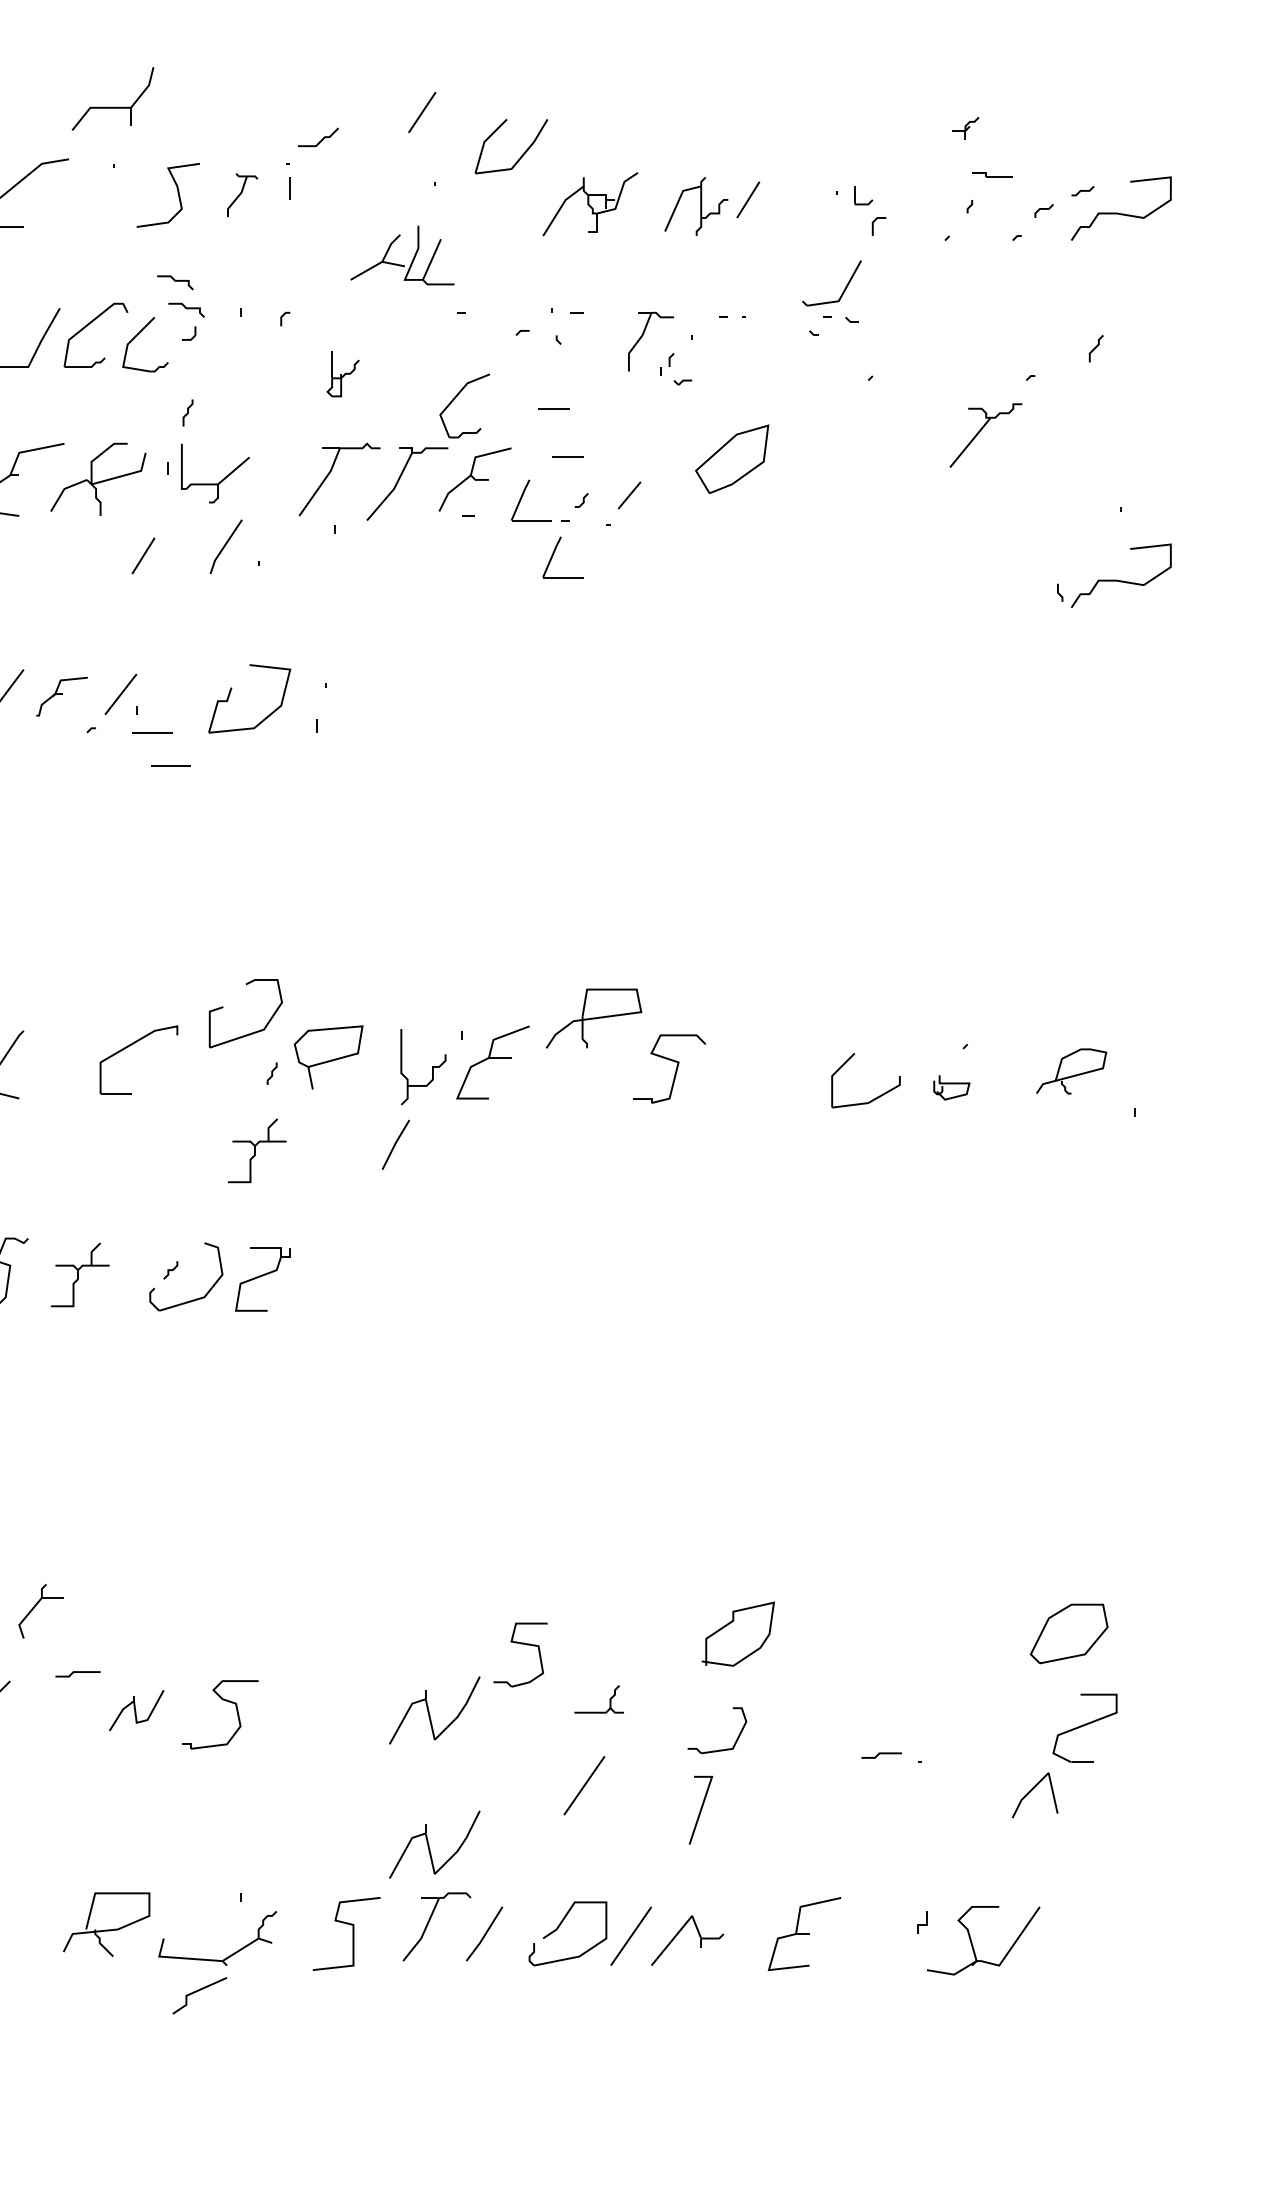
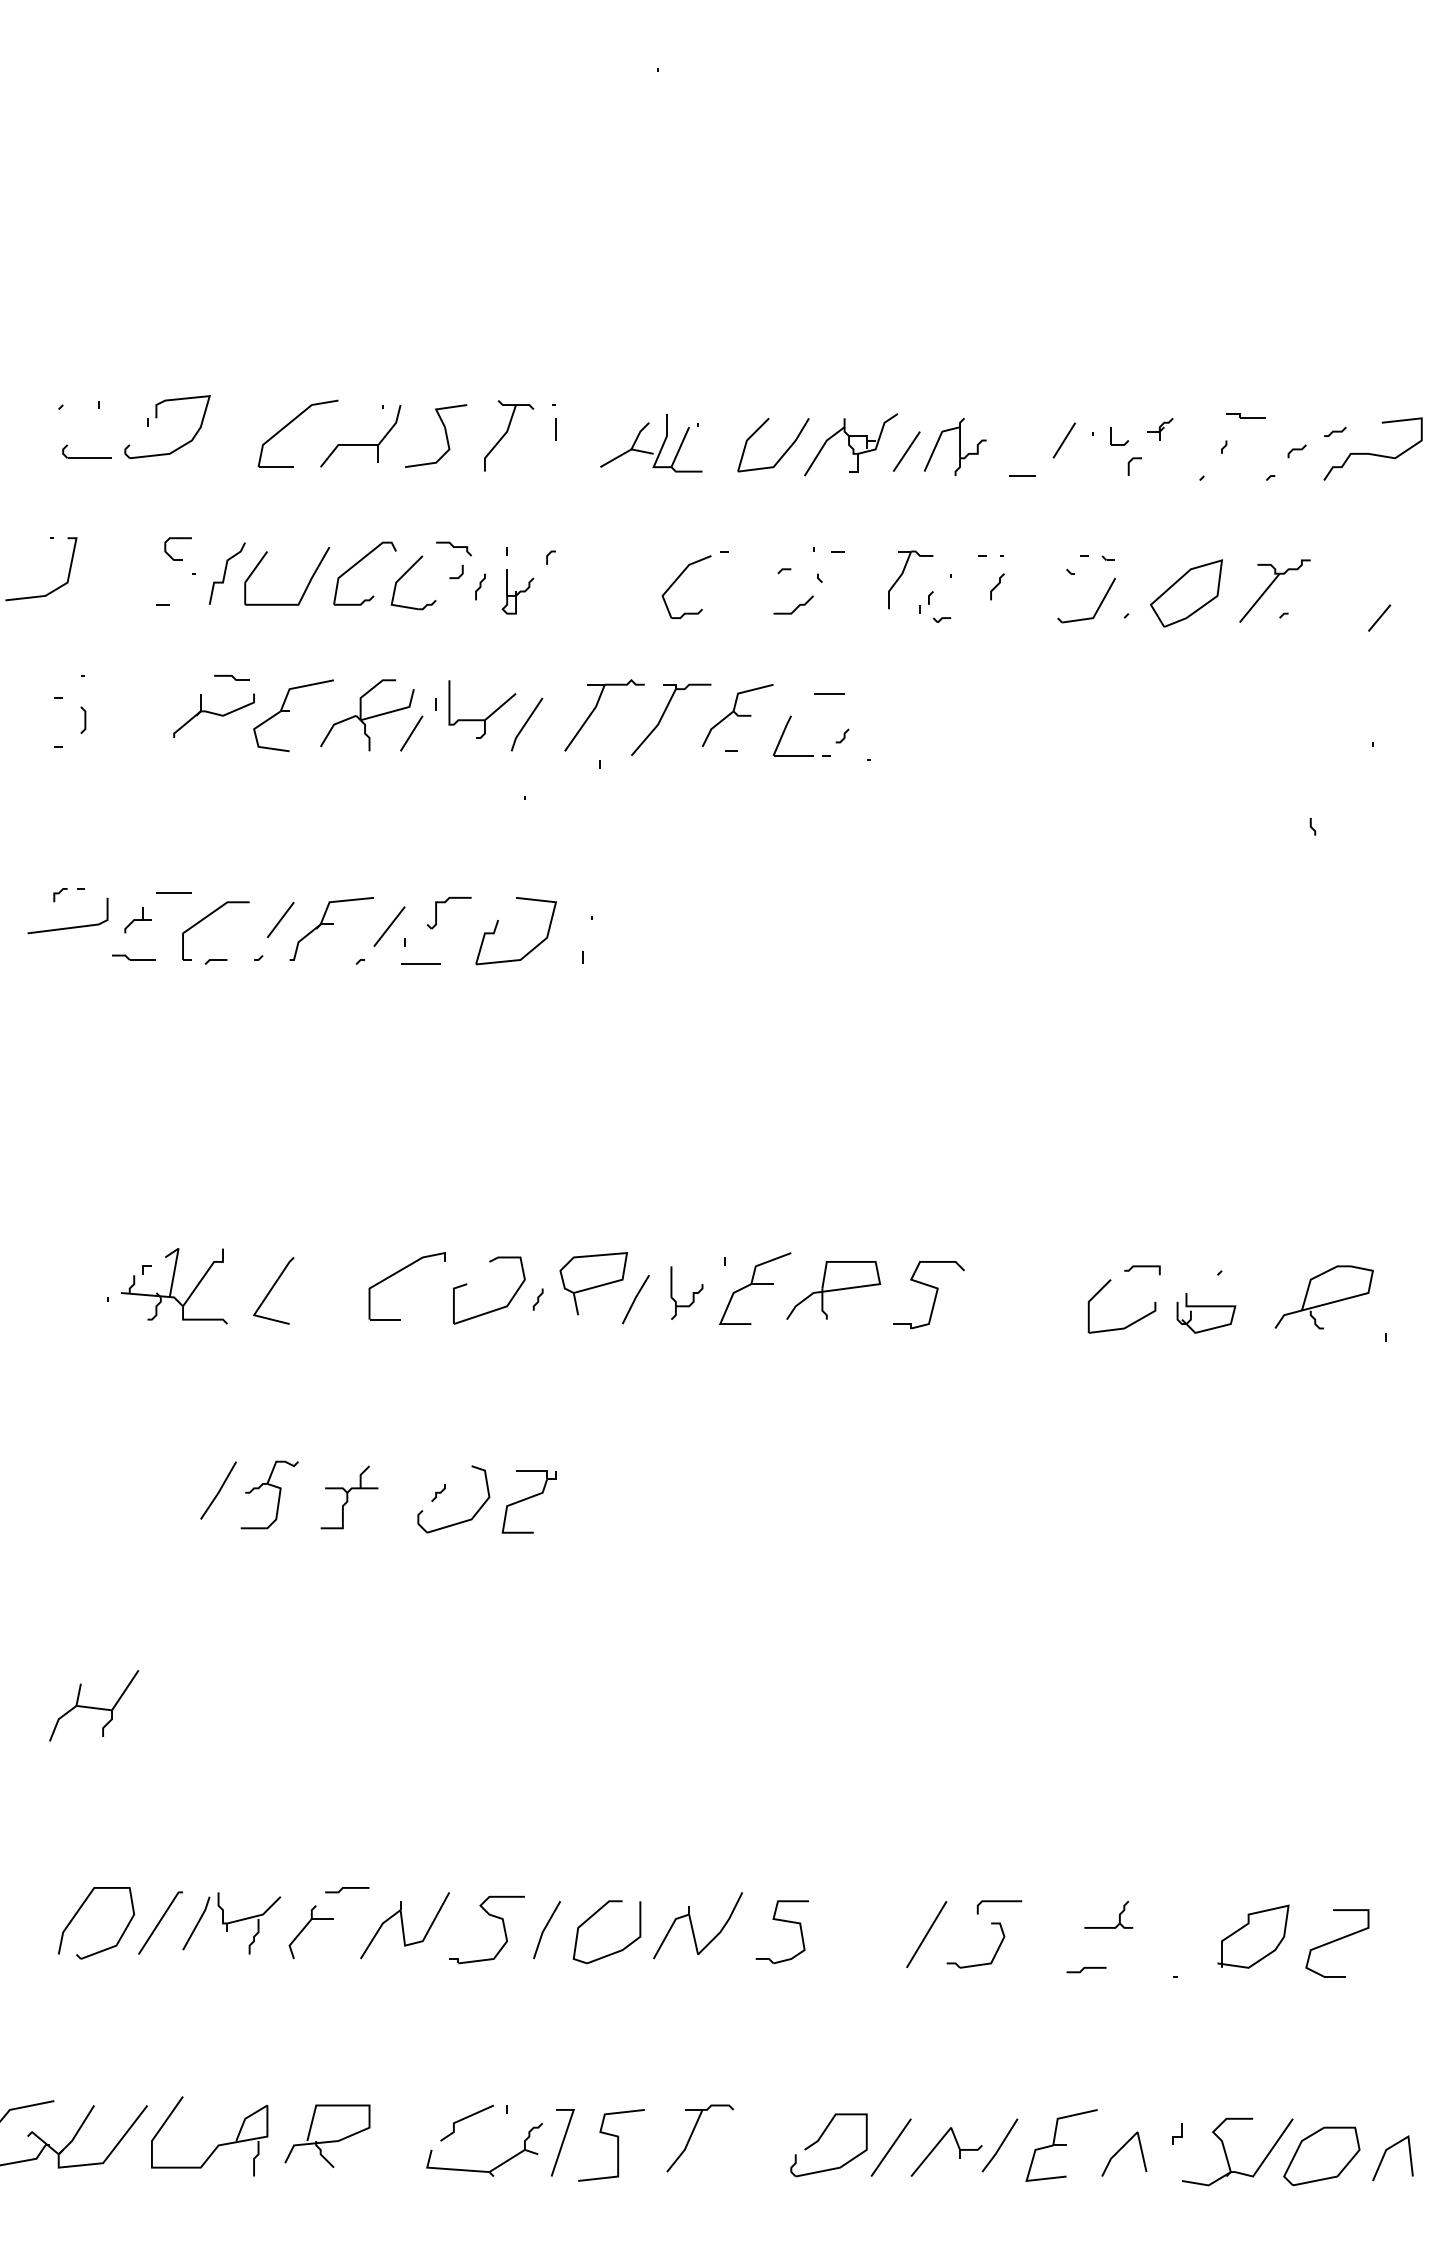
part: (112, 107) -> (360, 444), moved
line: (421, 112) -> (906, 451), moved
part: (966, 127) -> (1160, 428), moved
curve: (321, 139) -> (796, 607), moved
part: (521, 155) -> (783, 453), moved
part: (242, 194) -> (509, 435), size x1.67
line: (747, 199) -> (1063, 440), moved
line: (764, 235) -> (1022, 475), added
part: (399, 263) -> (648, 451), moved
curve: (174, 281) -> (442, 520), removed
part: (844, 289) -> (1098, 606), moved
curve: (1096, 348) -> (997, 586), moved
part: (342, 373) -> (517, 591), moved
part: (455, 399) -> (677, 580), moved
line: (554, 408) -> (815, 645), removed
curve: (188, 412) -> (480, 586), moved
part: (985, 434) -> (1274, 590), moved
part: (732, 459) -> (1186, 593), moved
line: (629, 494) -> (1379, 617), moved
line: (225, 546) -> (526, 724), moved
part: (554, 554) -> (815, 789), removed
line: (143, 555) -> (411, 733), moved
curve: (1120, 580) -> (1372, 814), removed
part: (177, 670) -> (445, 903), added
part: (61, 696) -> (331, 928), size x1.67
line: (170, 765) -> (438, 996), removed
part: (593, 1018) -> (833, 1290), moved
part: (253, 1031) -> (496, 1308), moved
line: (886, 1041) -> (1142, 1267), added
part: (422, 1066) -> (686, 1292), size x0.71
part: (1070, 1071) -> (1323, 1297), size x1.43
part: (951, 1087) -> (1206, 1313), size x1.67
line: (395, 1144) -> (635, 1299), moved
part: (257, 1150) -> (523, 1375), removed
part: (35, 1607) -> (305, 1928), moved
curve: (732, 1622) -> (1247, 1925), moved
part: (1068, 1634) -> (1321, 2156), moved
part: (519, 1644) -> (781, 1921), moved
line: (741, 1686) -> (999, 1902), added
part: (610, 1699) -> (1119, 1914), moved
part: (328, 1701) -> (593, 1916), added
part: (136, 1710) -> (404, 1925), size x1.67
line: (279, 1714) -> (545, 1929), added
line: (667, 1719) -> (926, 1934), added
line: (881, 1754) -> (1086, 1968), moved
line: (583, 1785) -> (844, 1999), removed
line: (1032, 1790) -> (1121, 2149), moved
line: (700, 1809) -> (562, 2142), moved
part: (434, 1844) -> (697, 2057), removed
part: (106, 1923) -> (327, 2135), moved
line: (485, 1934) -> (1000, 2145), moved
line: (1133, 1943) -> (1385, 2154), added
line: (198, 1992) -> (465, 2119), moved

